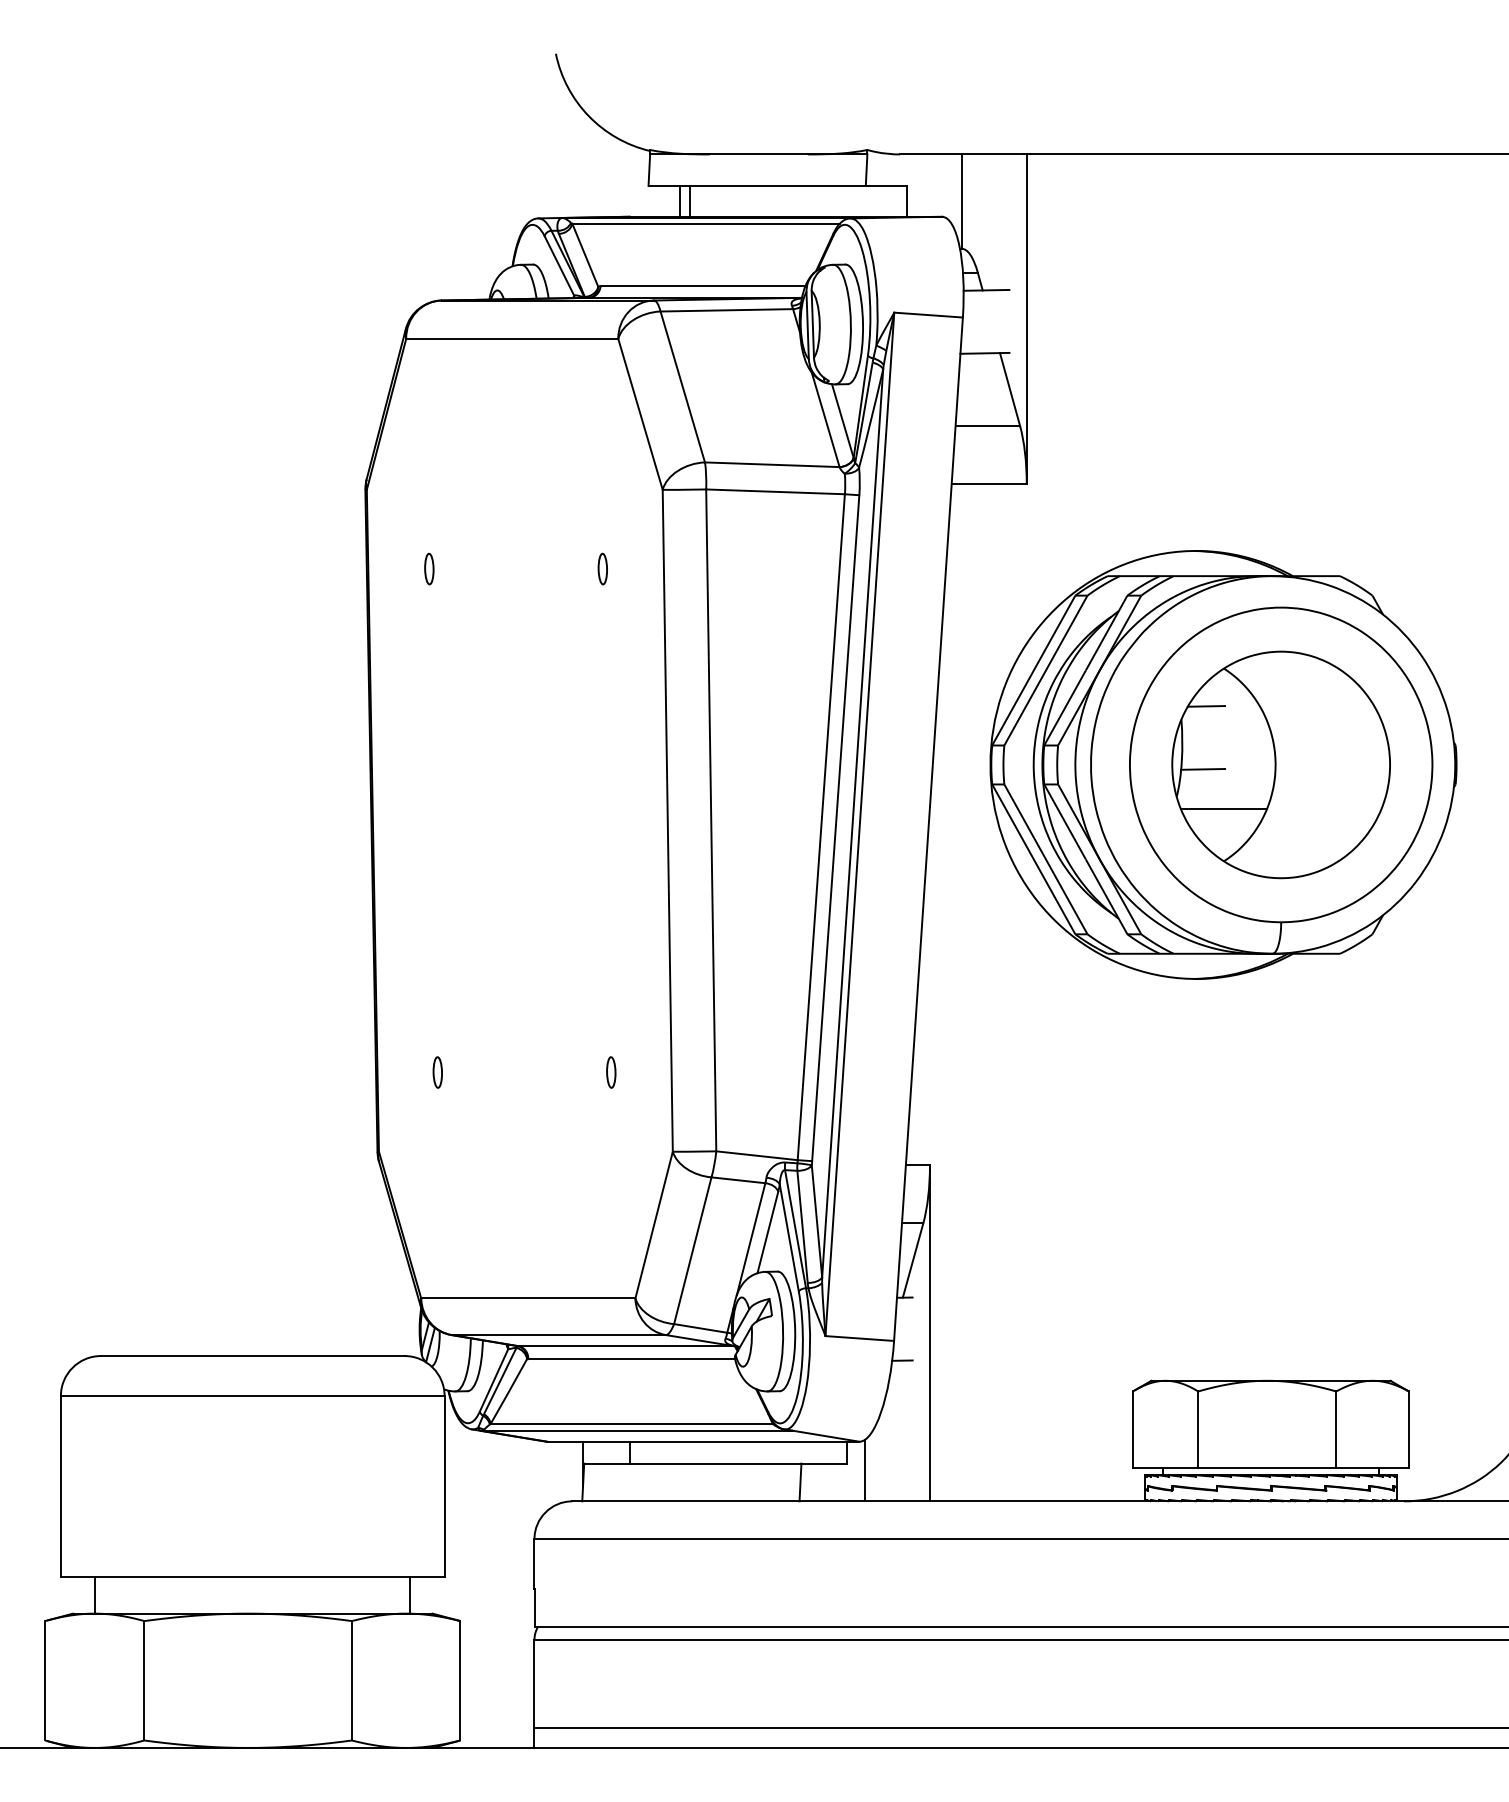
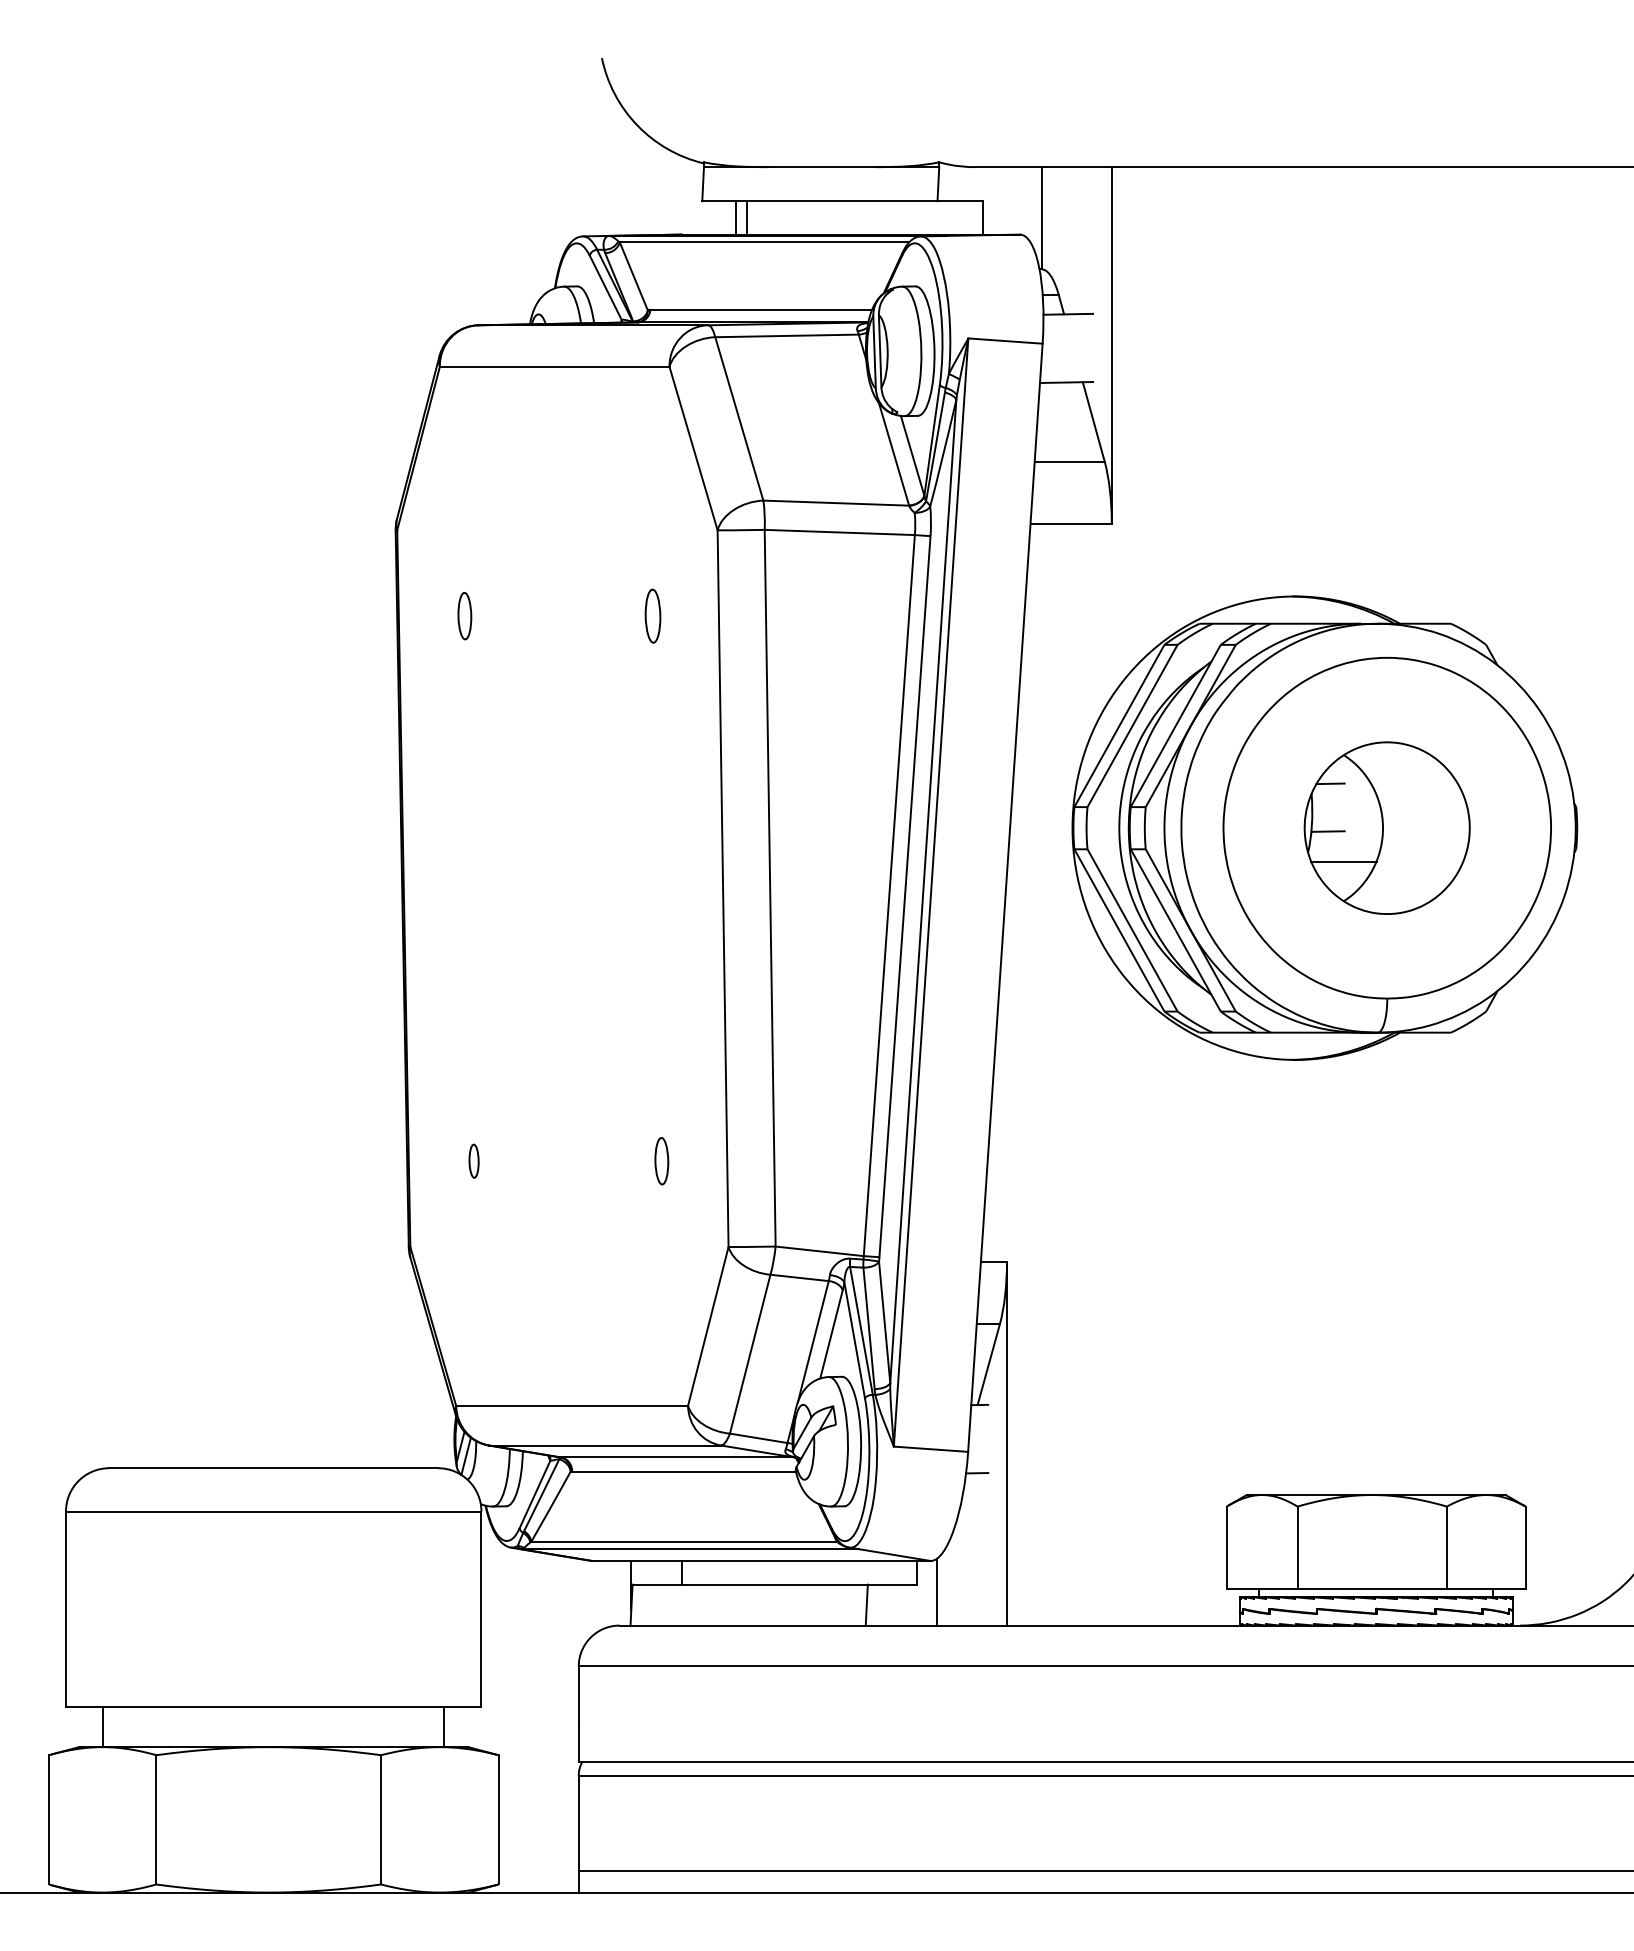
part: (429, 568) -> (465, 615), size x1.4
part: (602, 568) -> (652, 615), size x1.6
part: (1280, 764) -> (1386, 827), size x0.7
part: (611, 1072) -> (662, 1161), size x1.4

